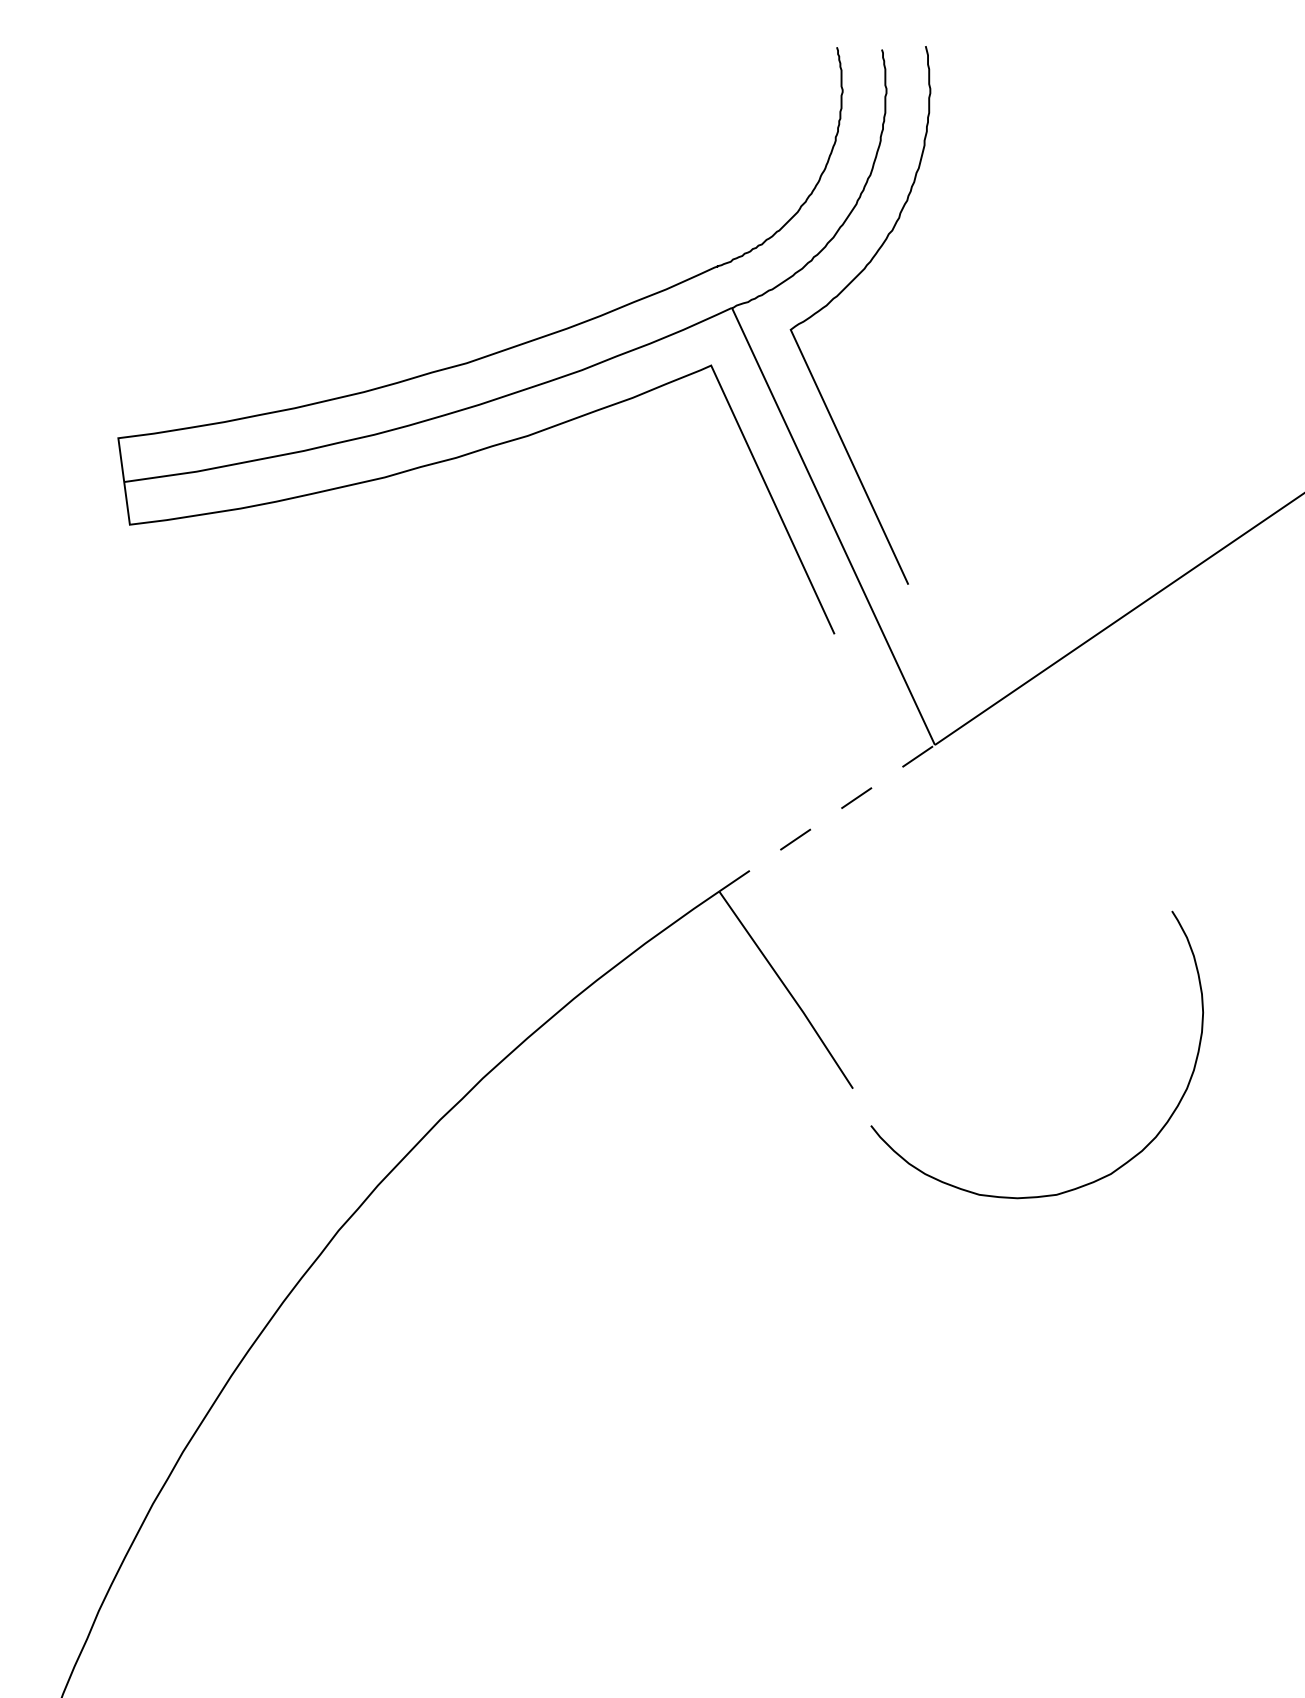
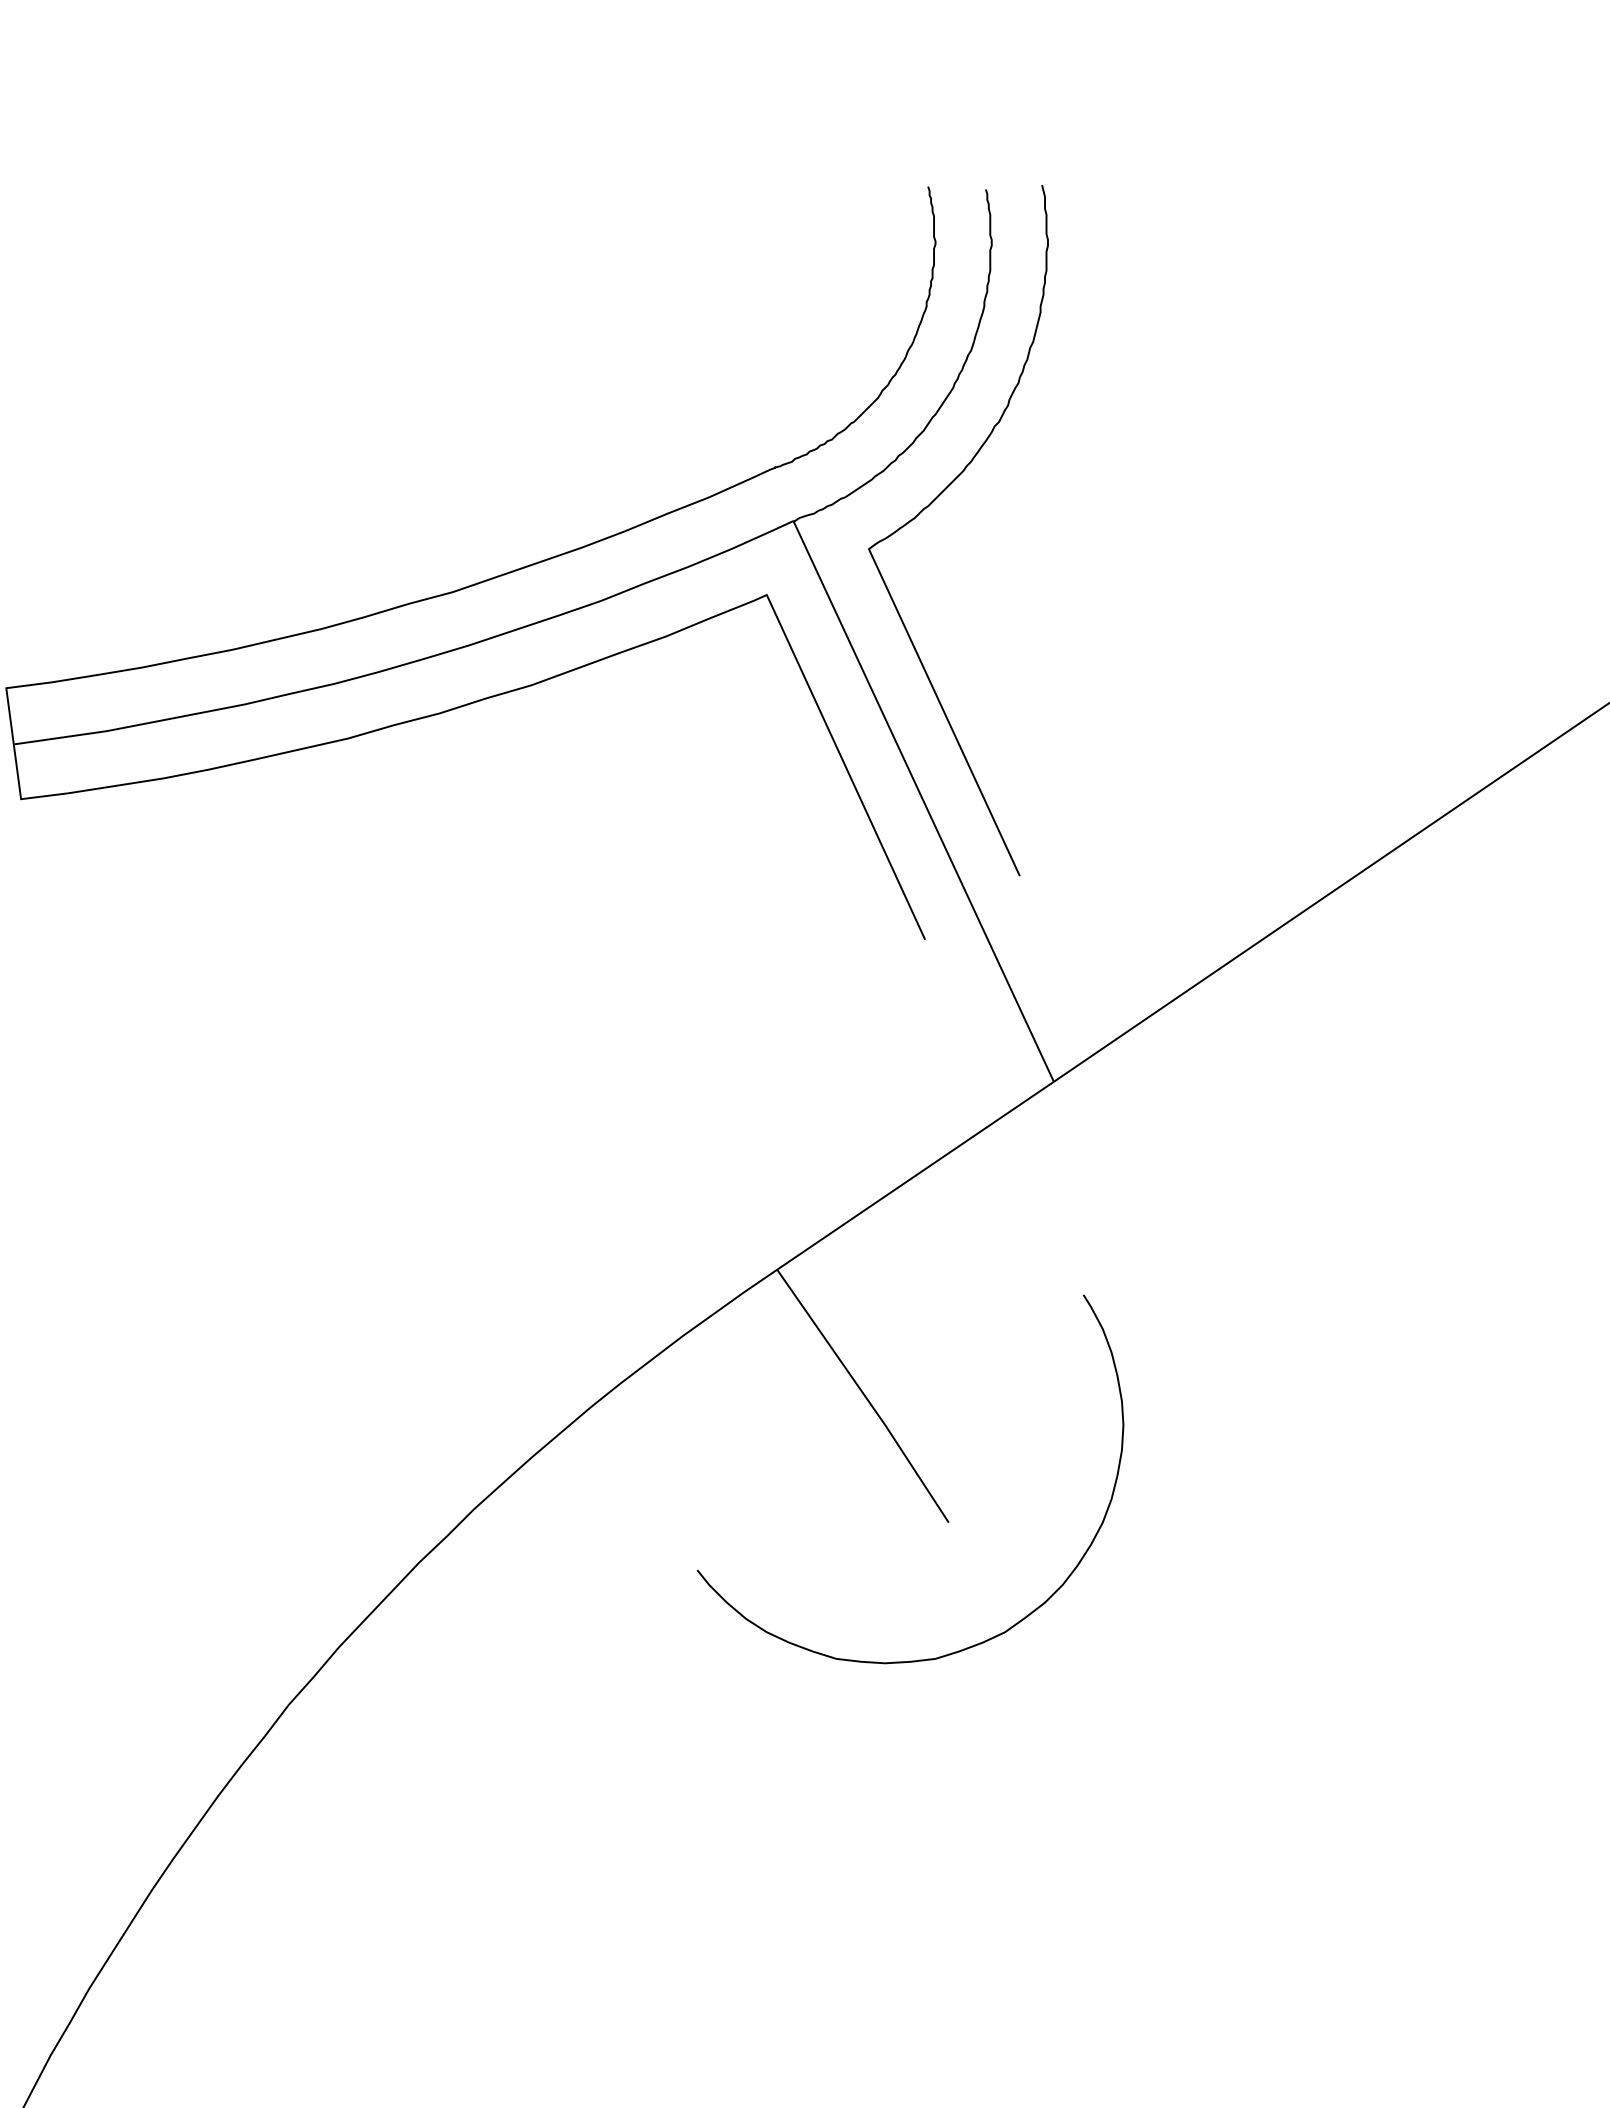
line: (827, 817) -> (916, 1174), dashed -> solid
curve: (1086, 1183) -> (973, 1644), moved

